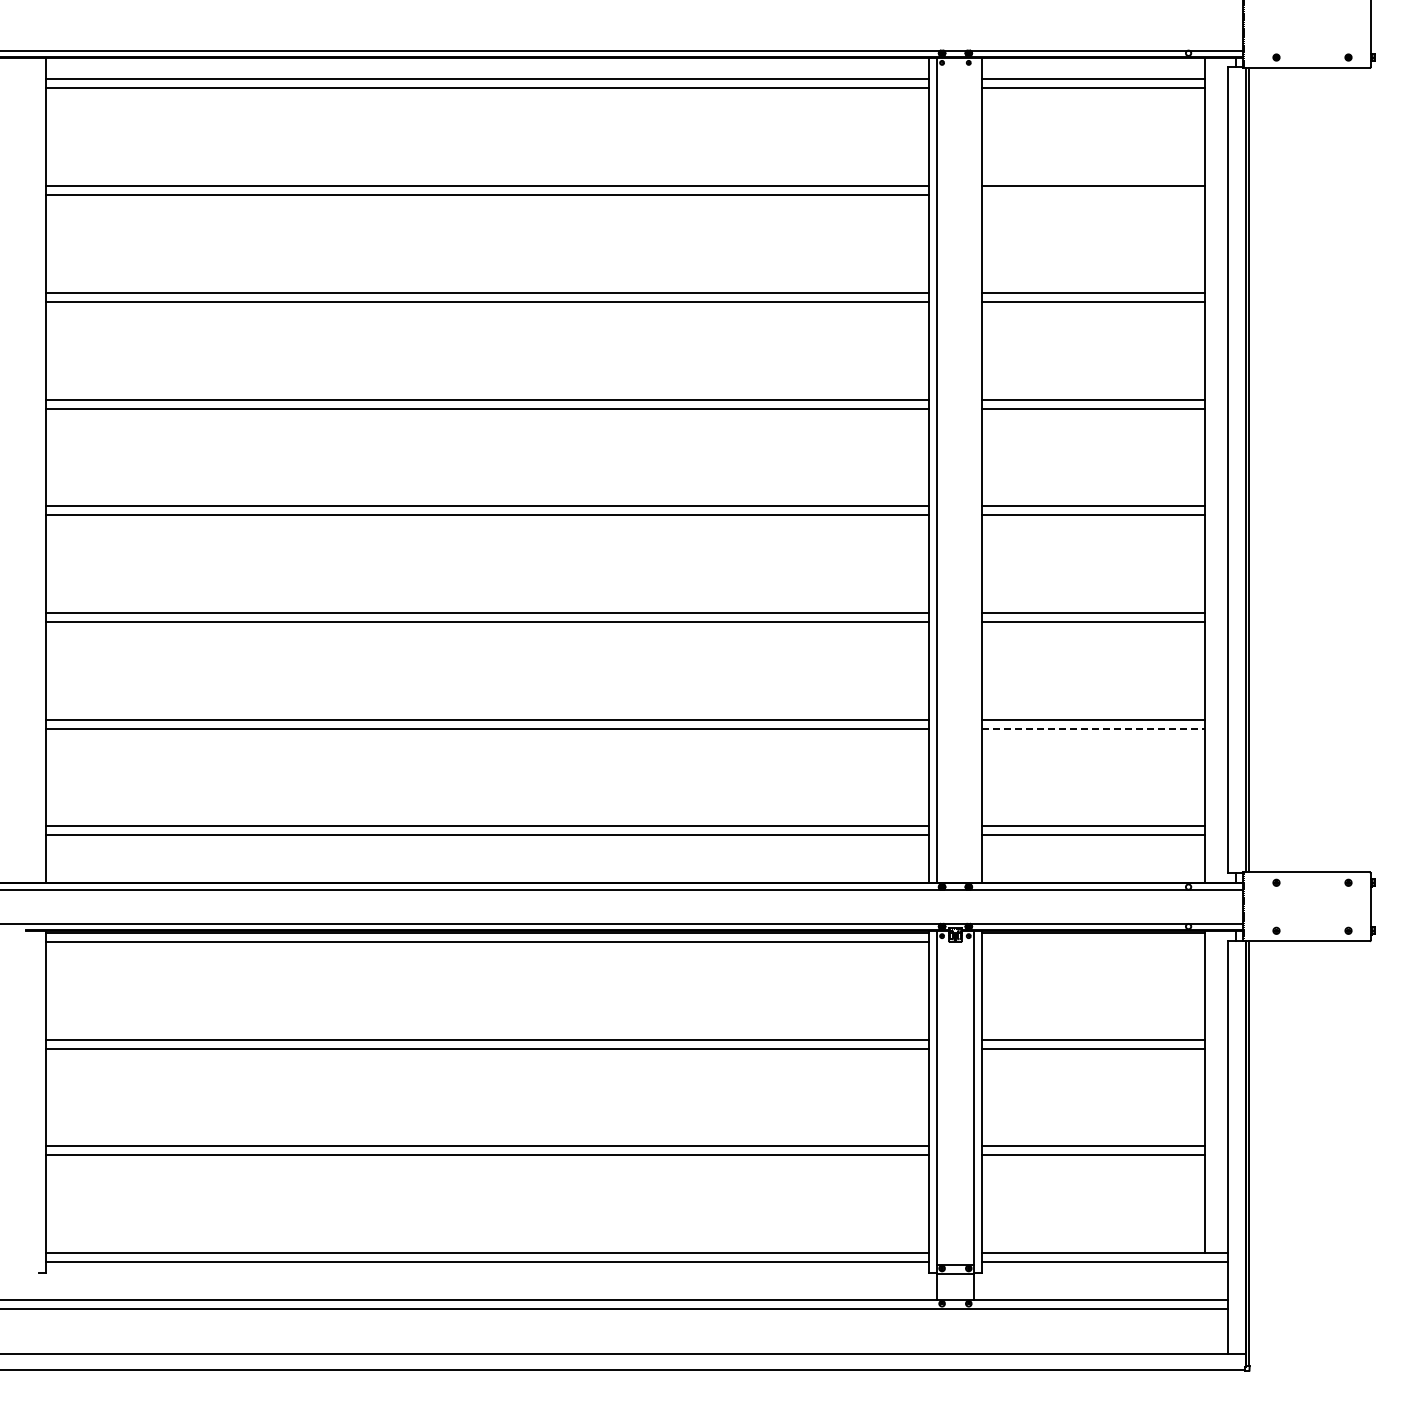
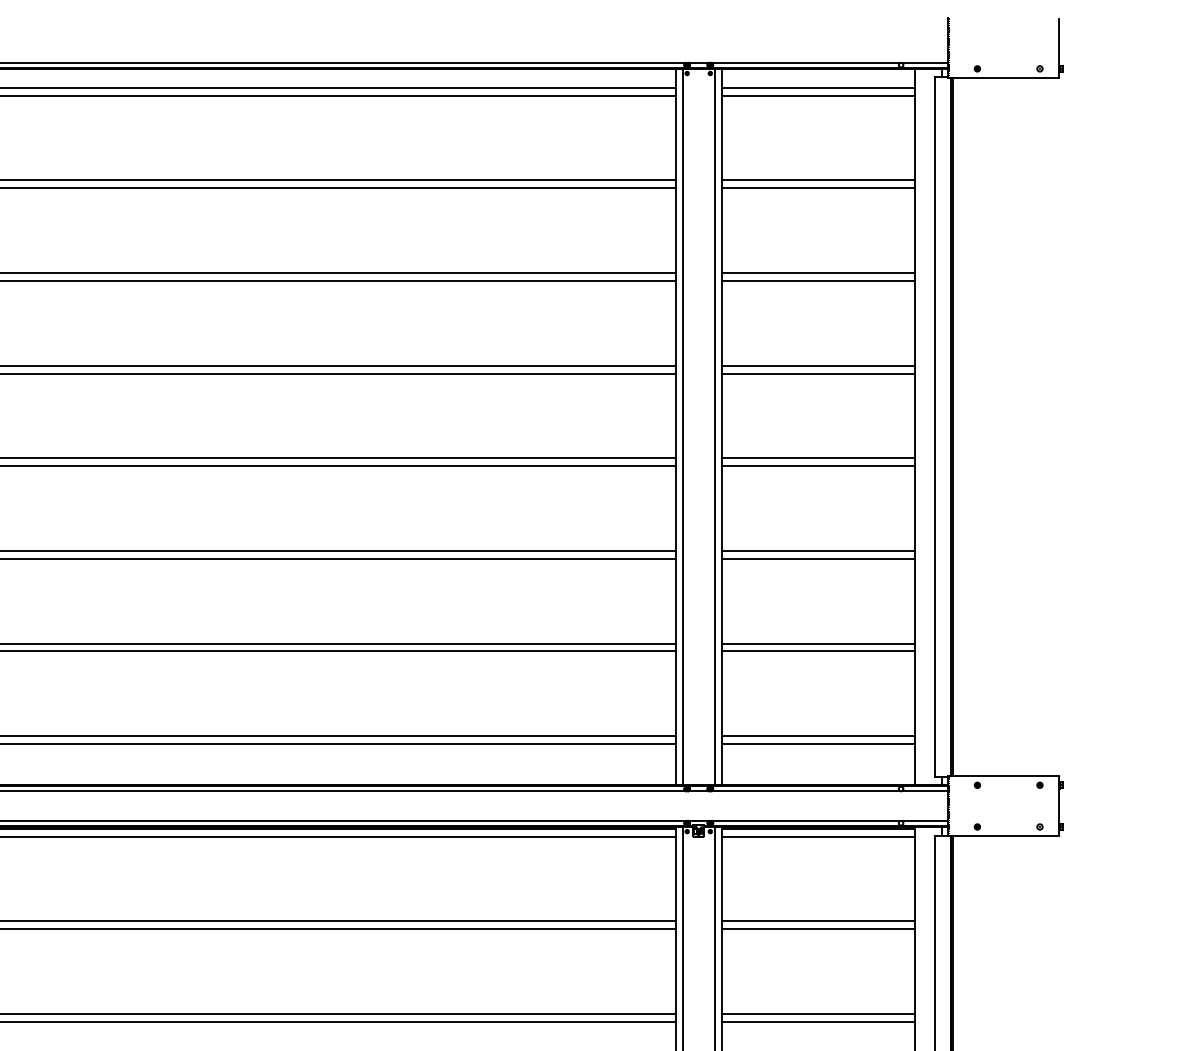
line: (1093, 195) -> (818, 188), added
line: (974, 469) -> (715, 426), added
line: (1093, 728) -> (818, 651), dashed -> solid
line: (1093, 942) -> (818, 837), added

